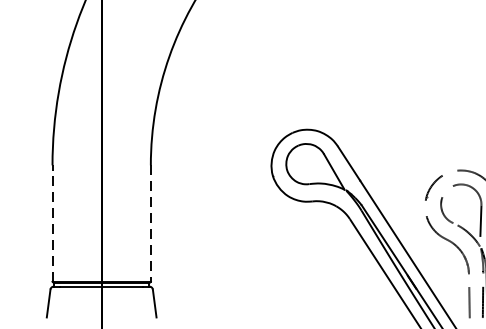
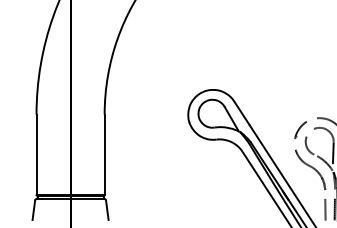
line: (52, 222) -> (36, 154), dashed -> solid
line: (150, 224) -> (104, 155), dashed -> solid

